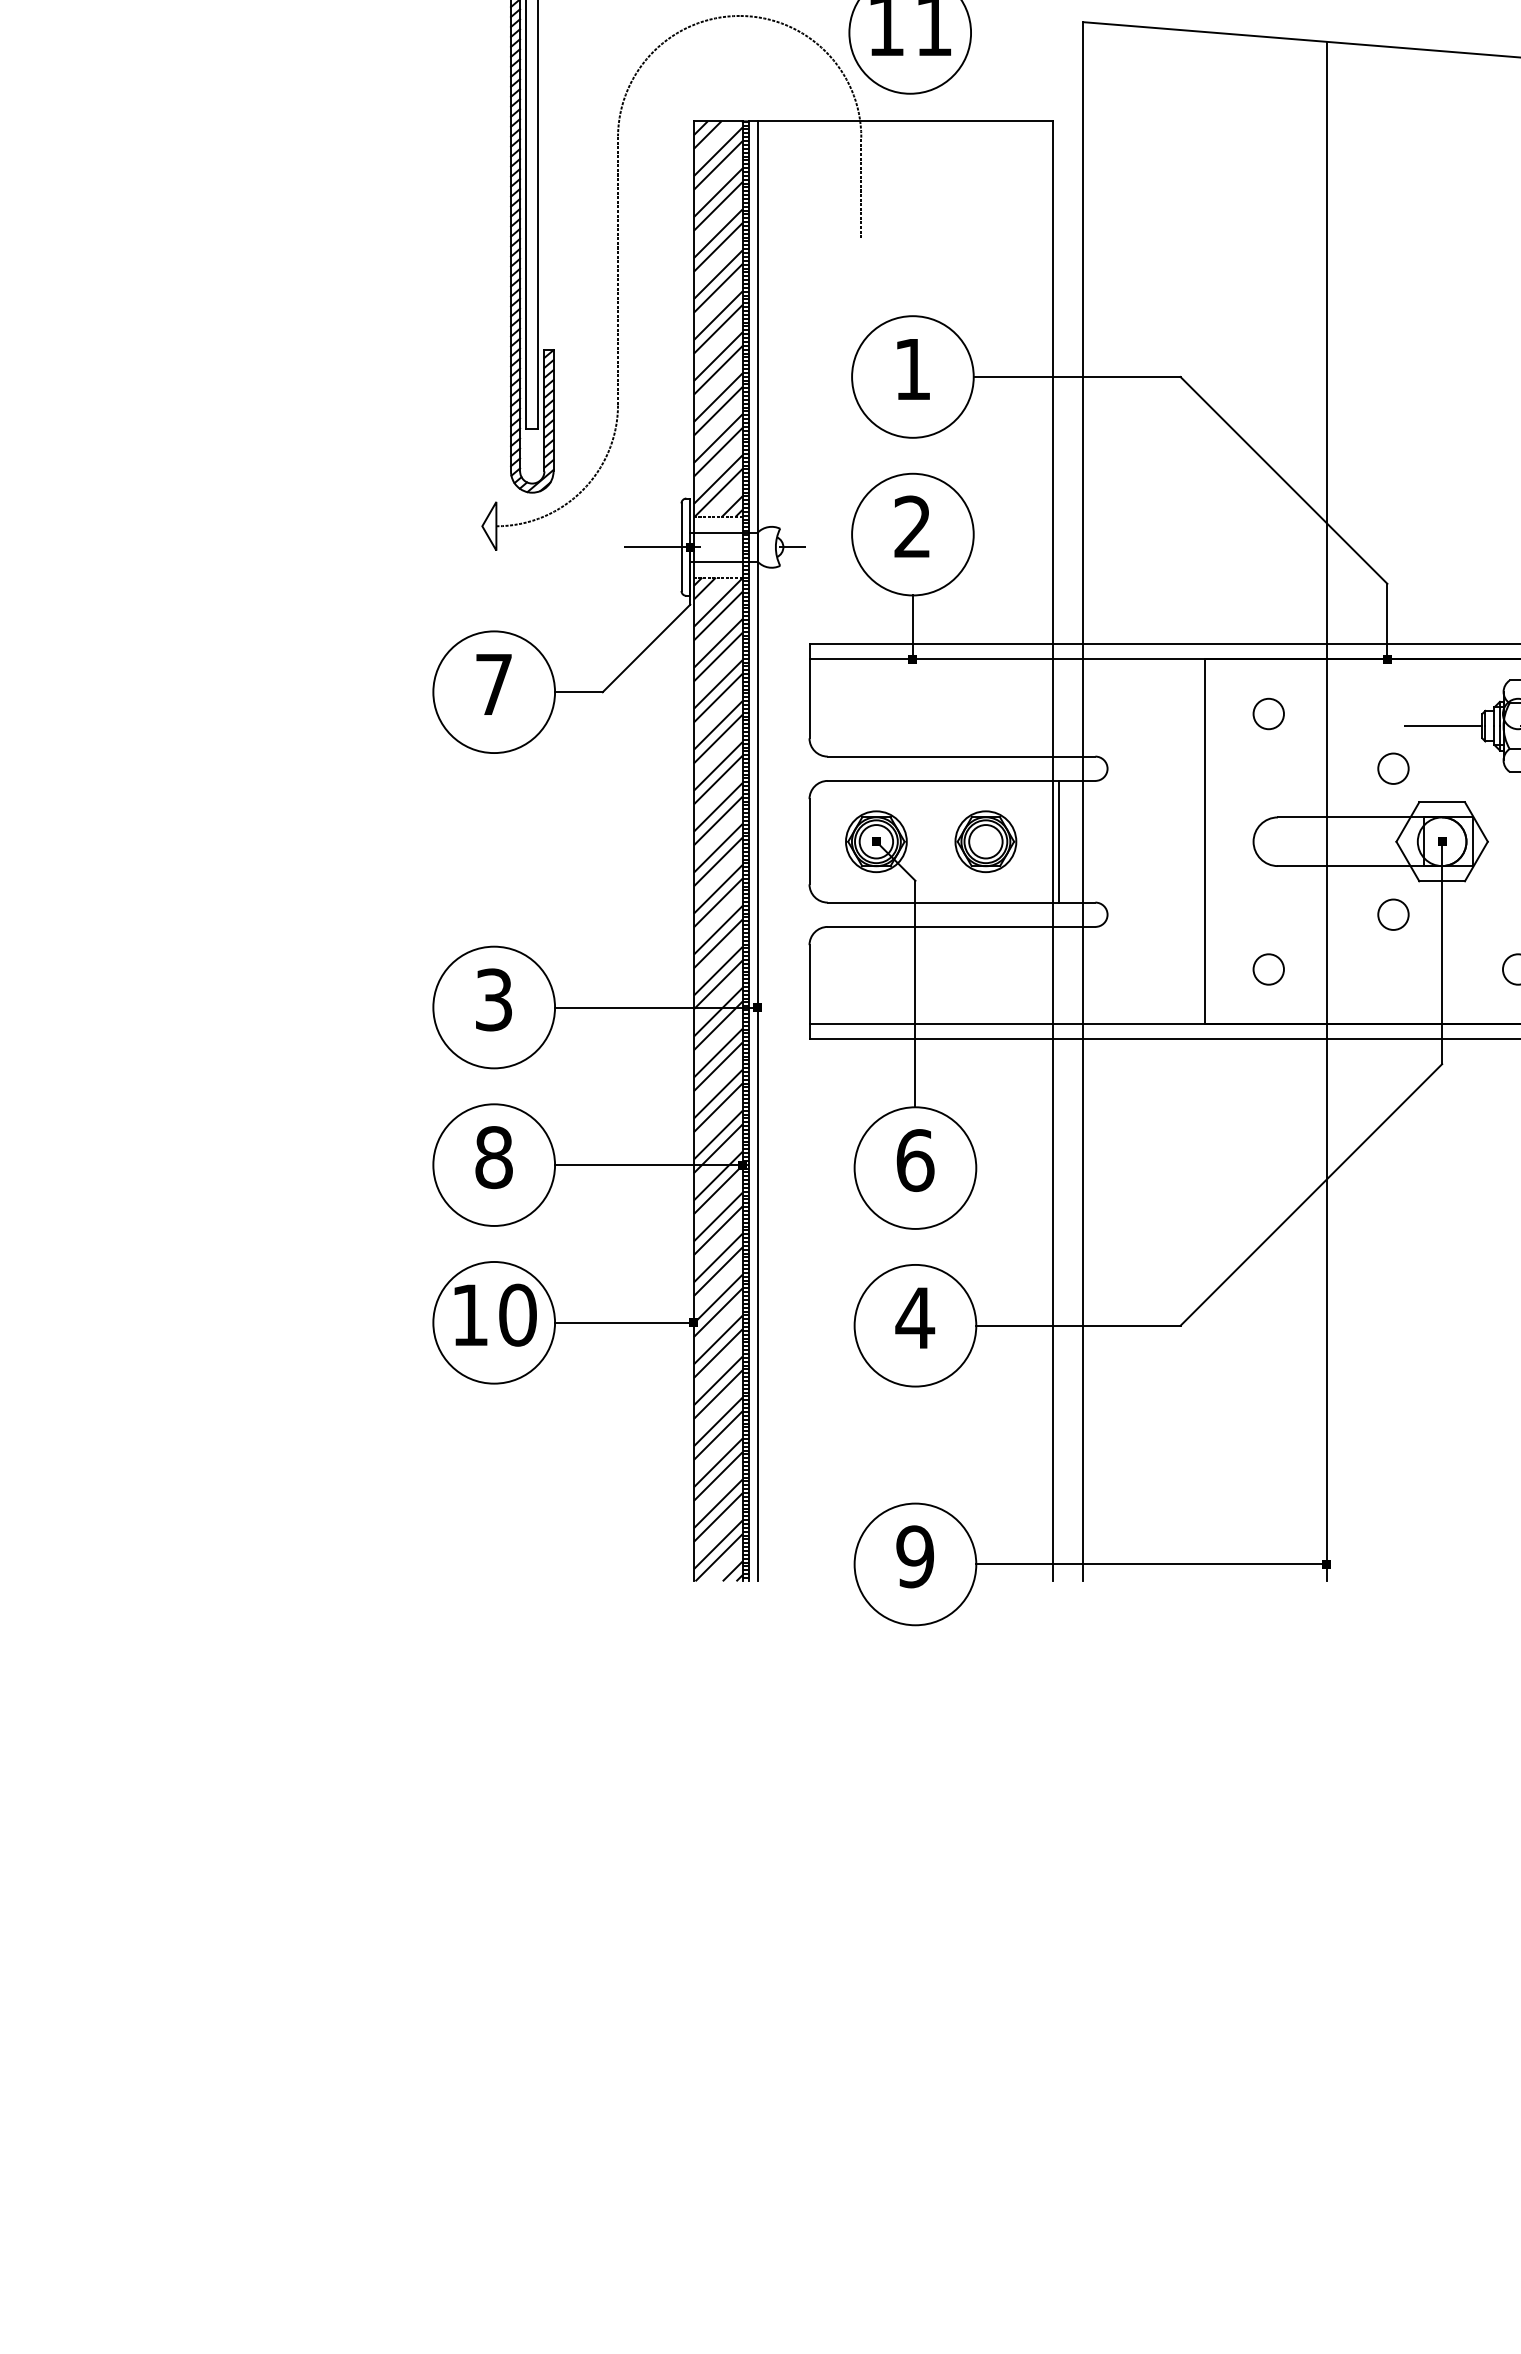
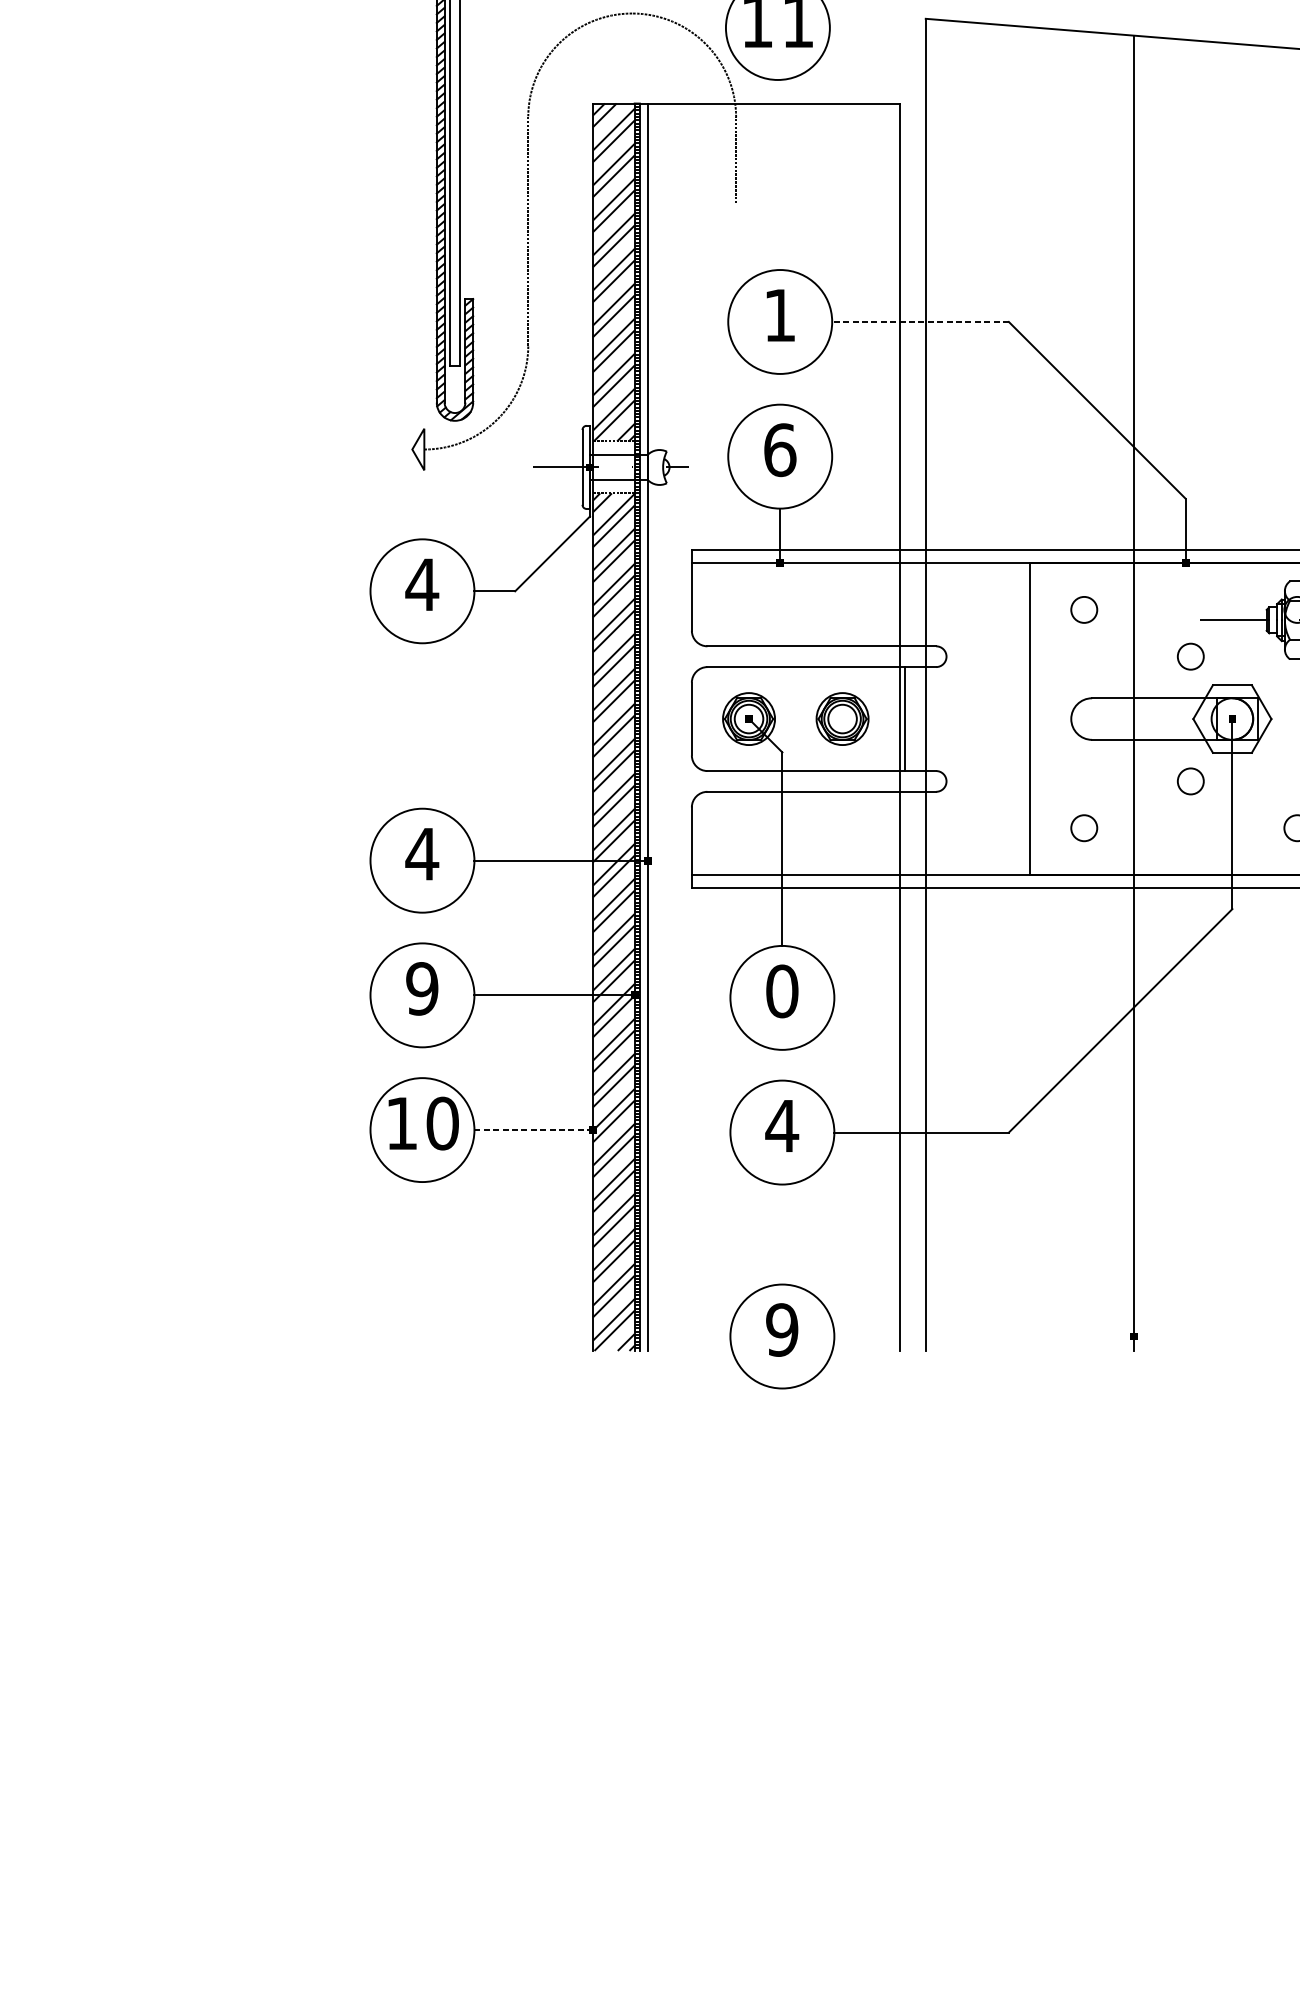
line: (1076, 377) -> (919, 322), solid -> dashed
text: (913, 526) -> (780, 449), 2 -> 6
text: (493, 684) -> (421, 584), 7 -> 4
text: (493, 999) -> (421, 853), 3 -> 4
text: (493, 1157) -> (421, 988), 8 -> 9
text: (915, 1160) -> (782, 991), 6 -> 0
line: (624, 1322) -> (533, 1129), solid -> dashed
line: (1151, 1564) -> (984, 1336), removed

